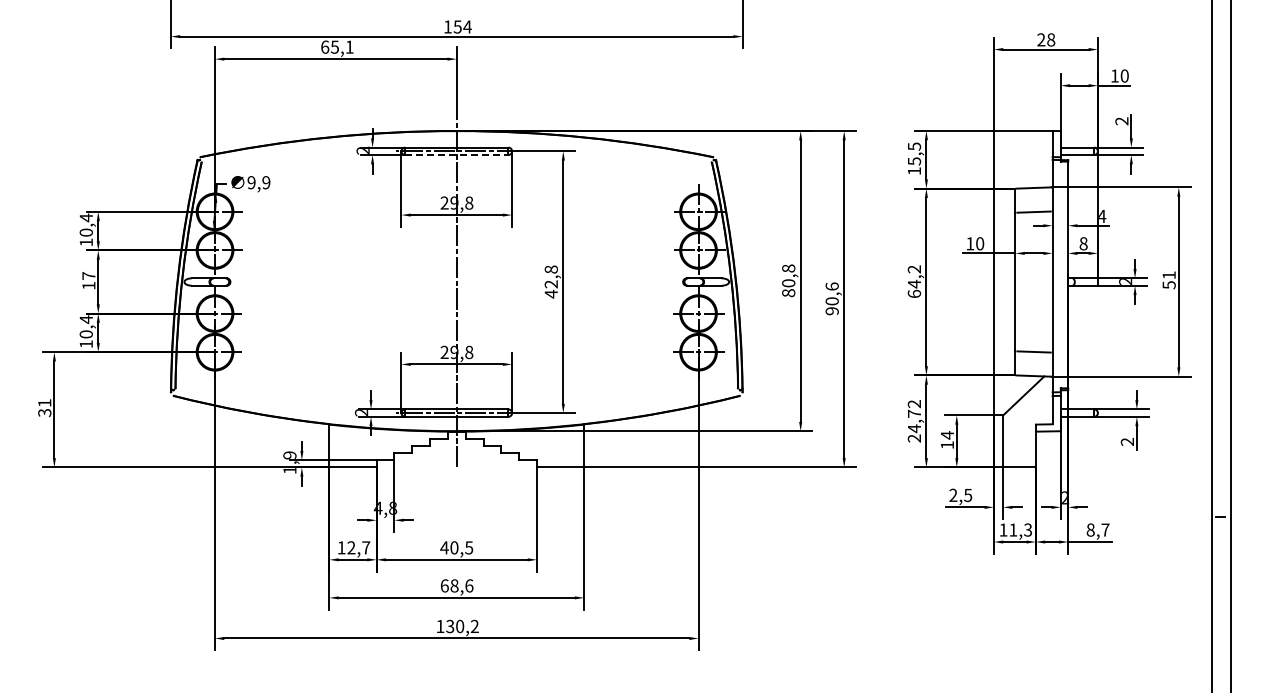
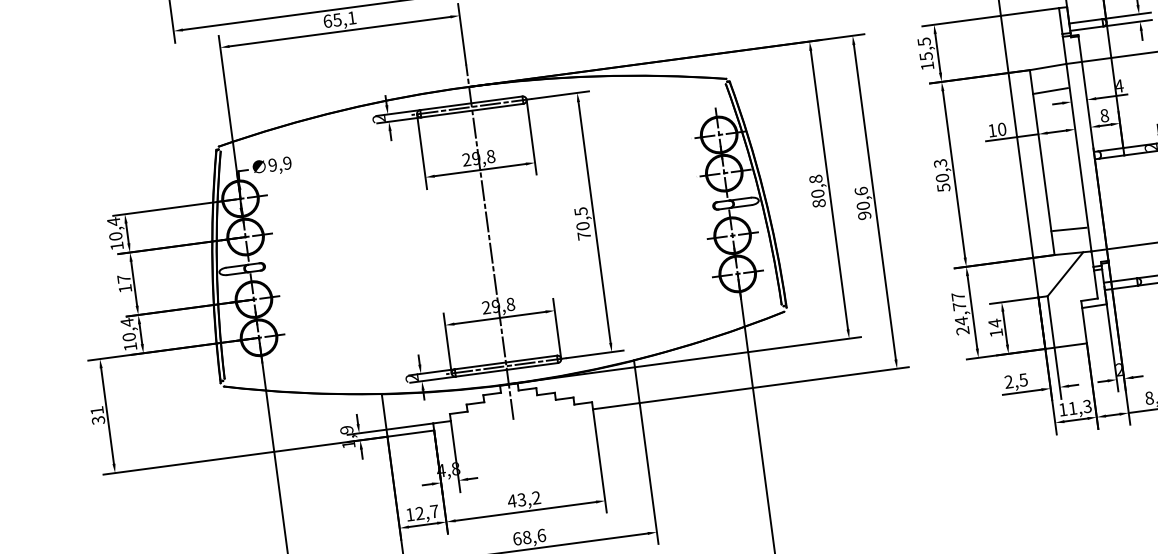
line: (456, 155) -> (472, 111), dashed -> solid
text: (550, 281) -> (581, 223), 42,8 -> 70,5
text: (914, 281) -> (942, 175), 64,2 -> 50,3
text: (913, 404) -> (957, 297), 24,72 -> 24,77
text: (461, 547) -> (528, 498), 40,5 -> 43,2

